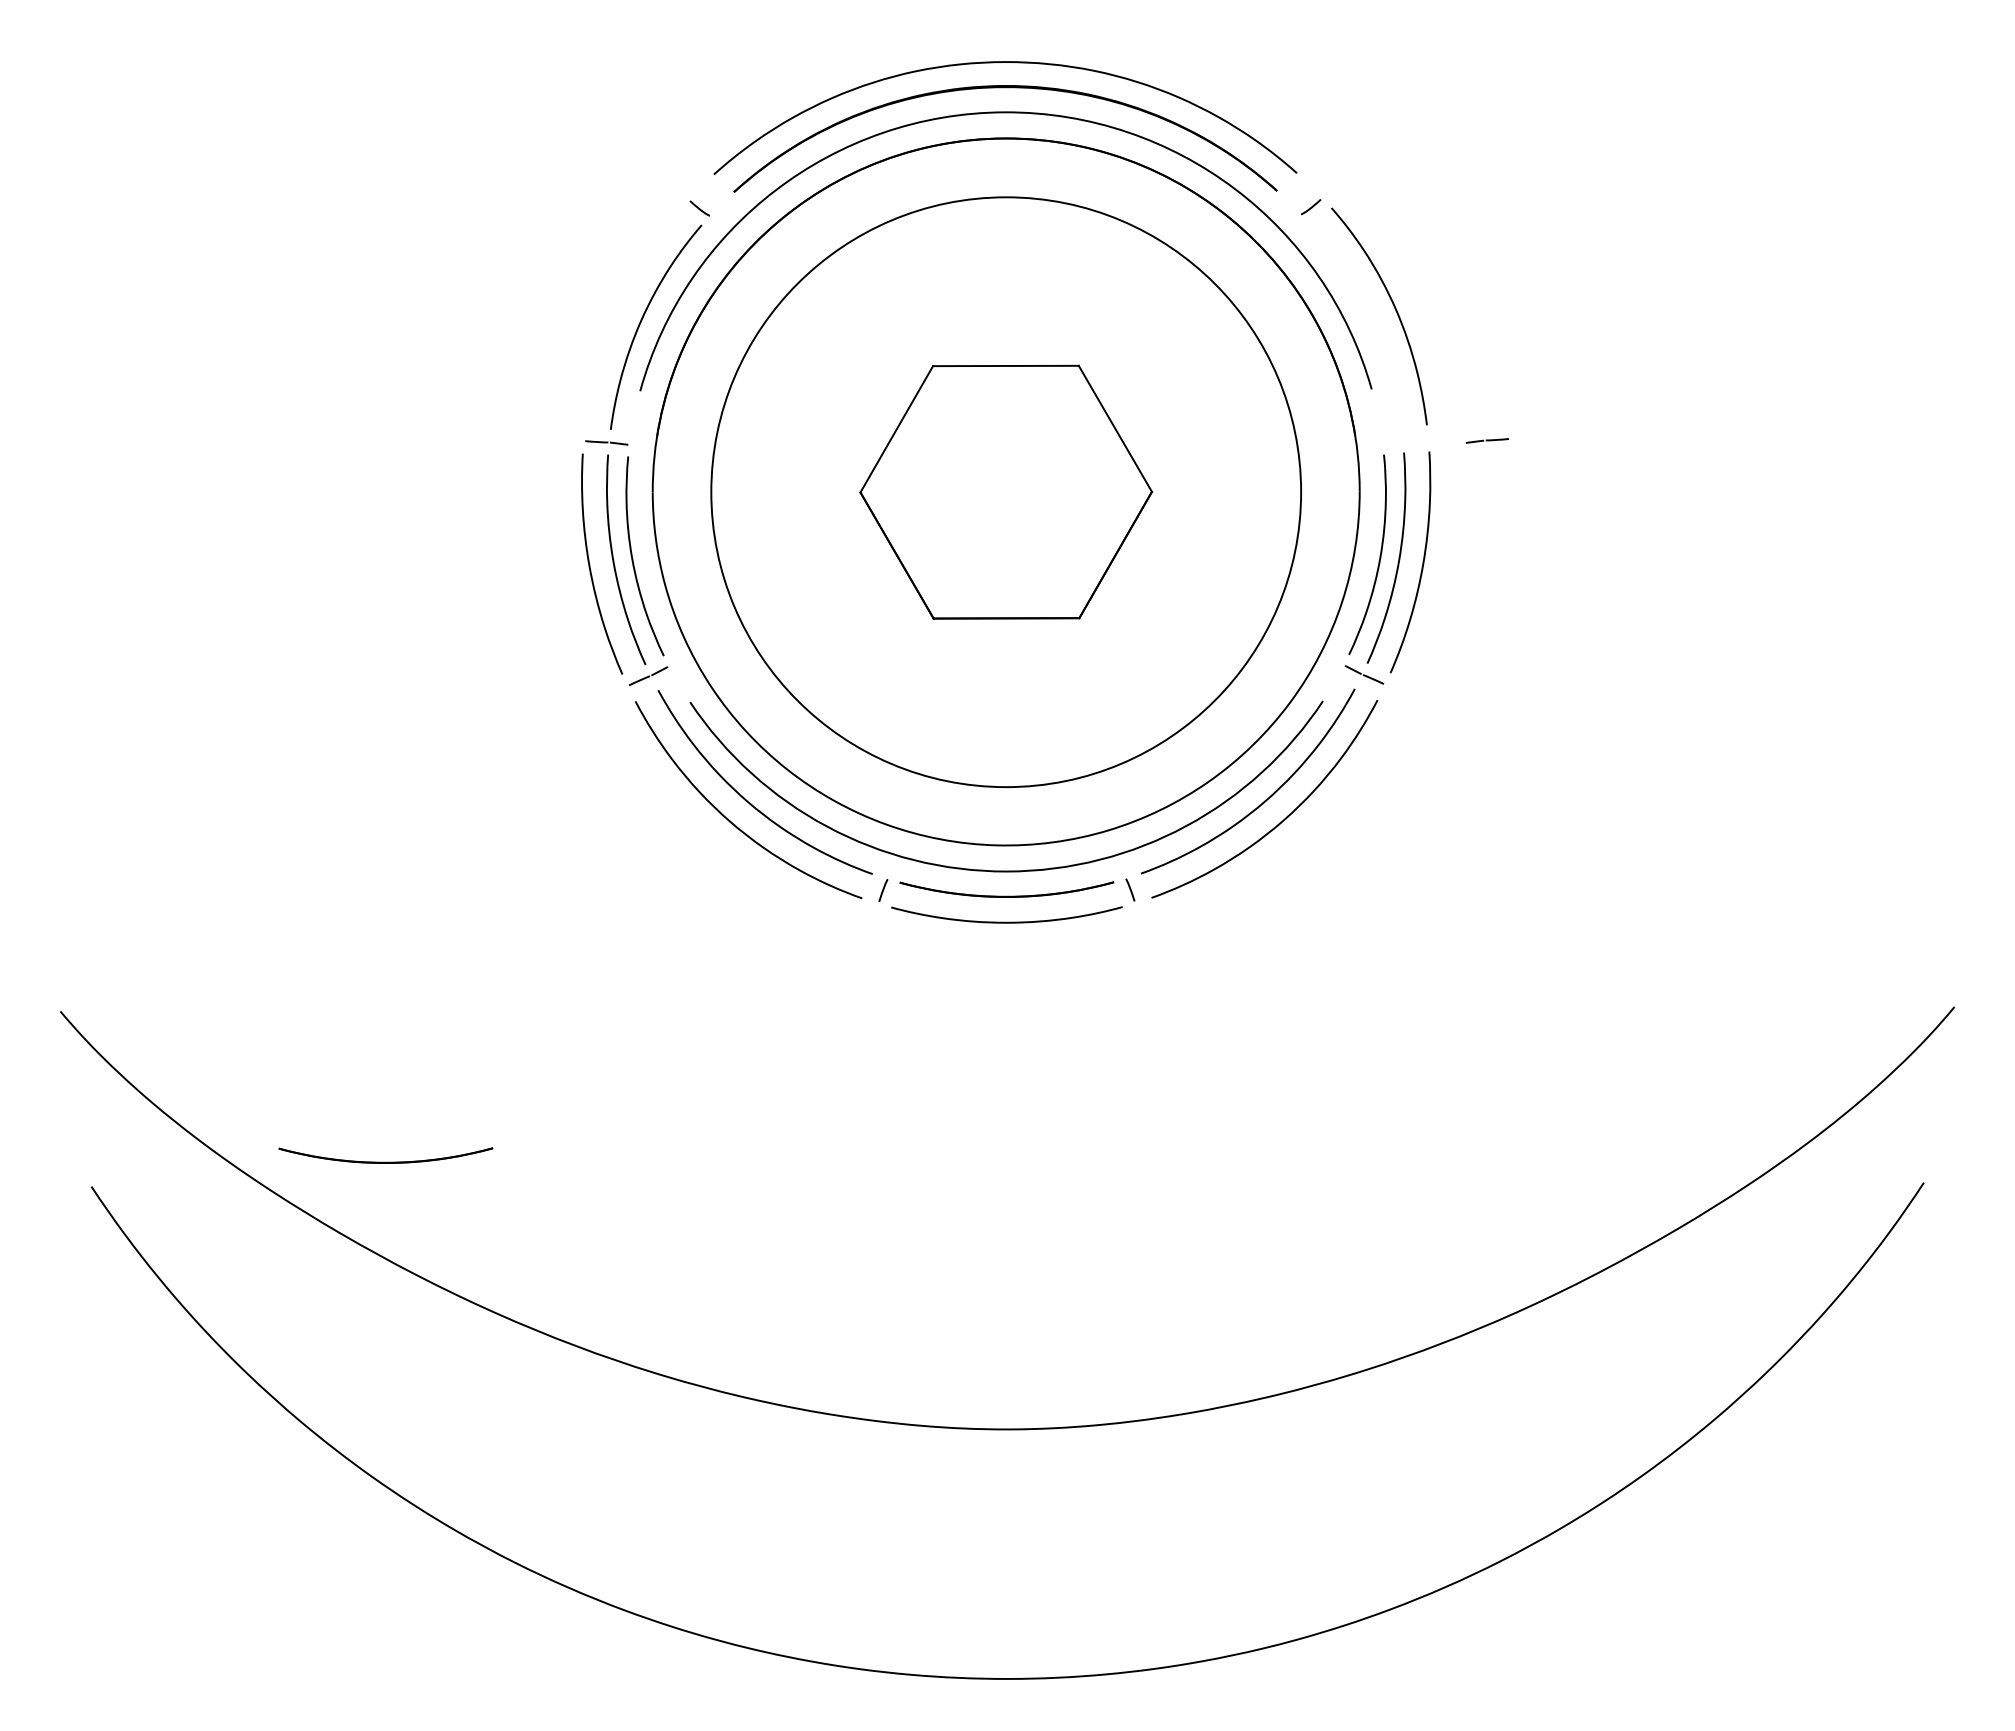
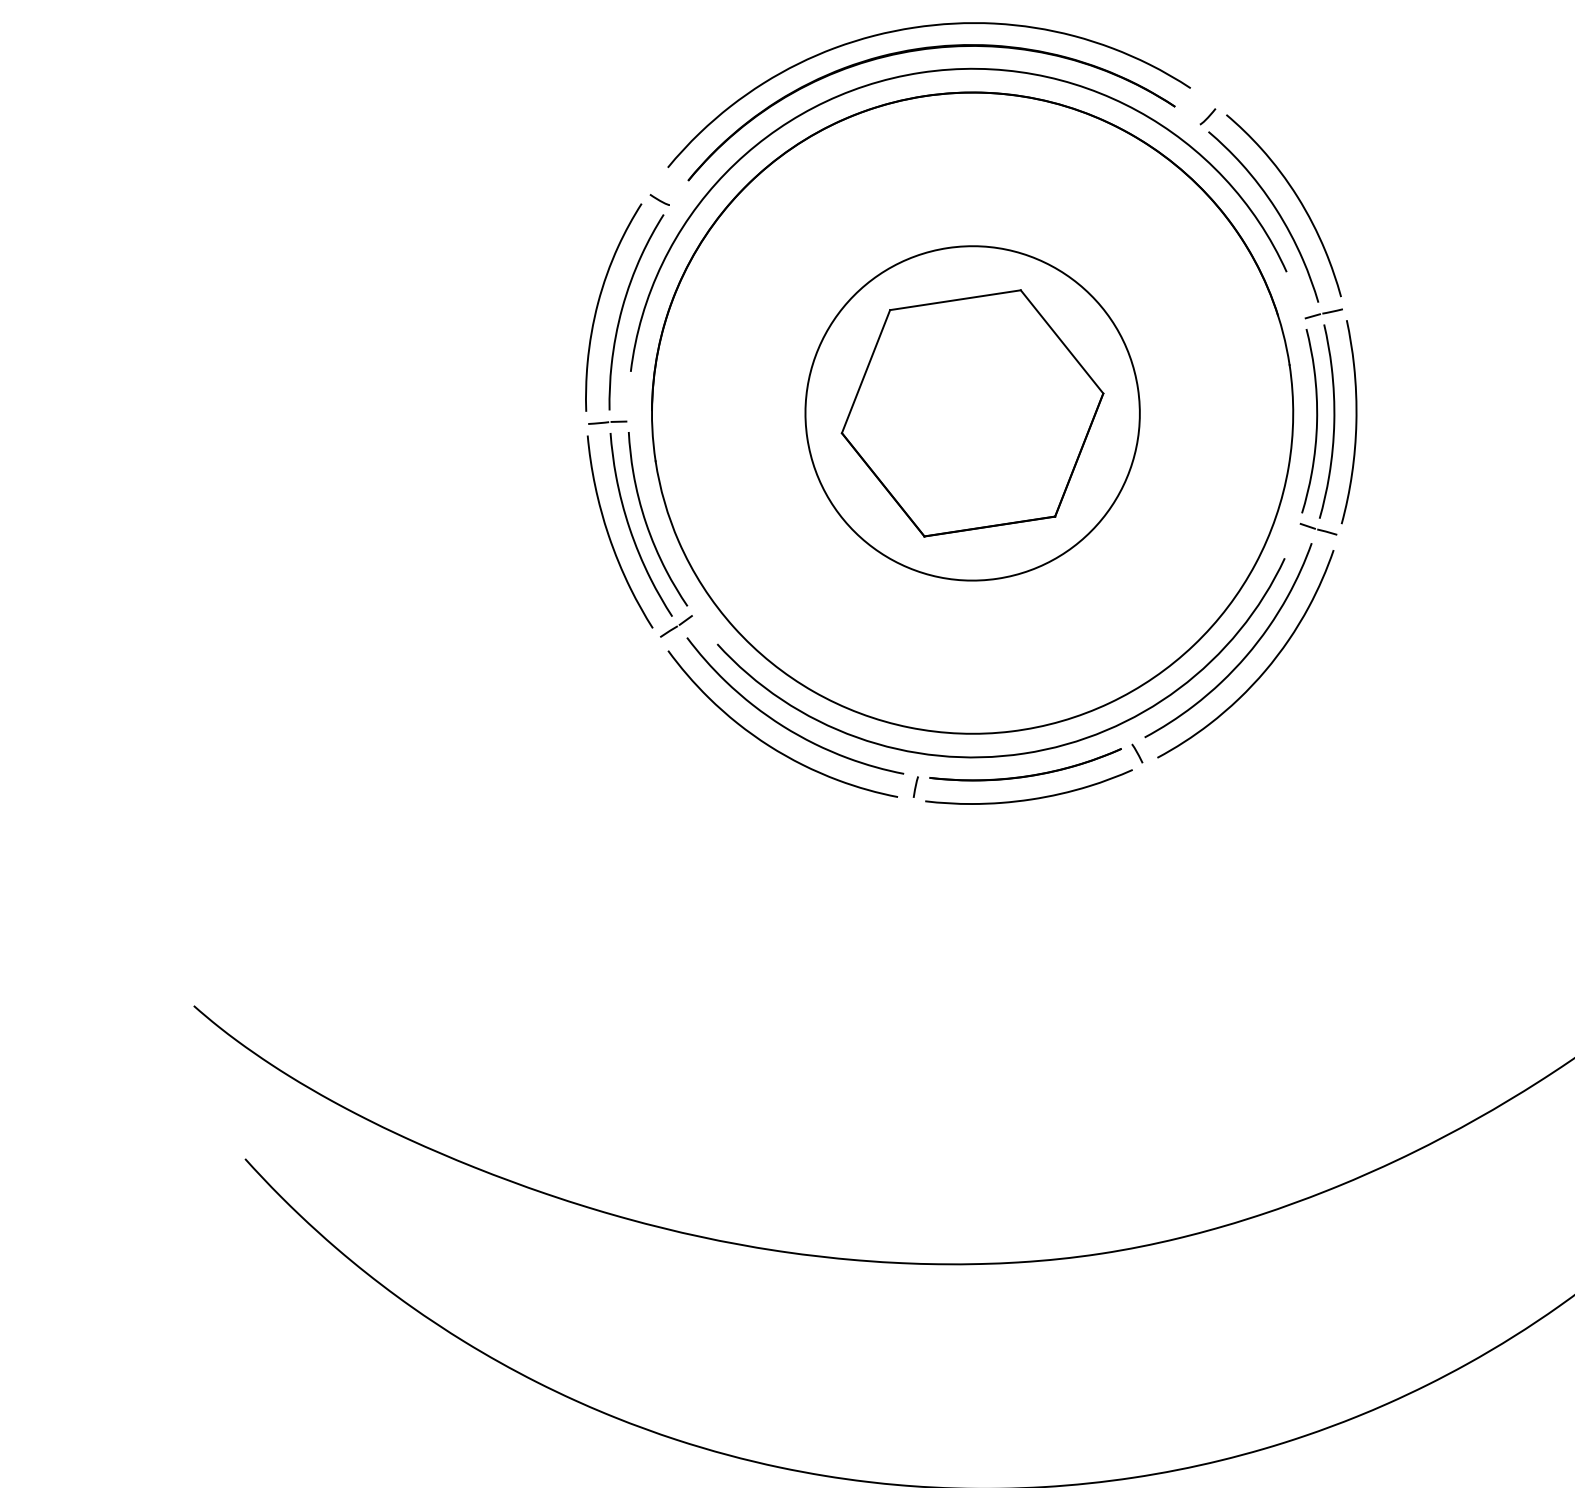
curve: (616, 312) -> (598, 304), added
curve: (1369, 319) -> (1275, 209), added
line: (1486, 440) -> (1322, 313), moved
circle: (1005, 491) -> (971, 412), size x0.62
part: (385, 1155) -> (504, 1091), removed

